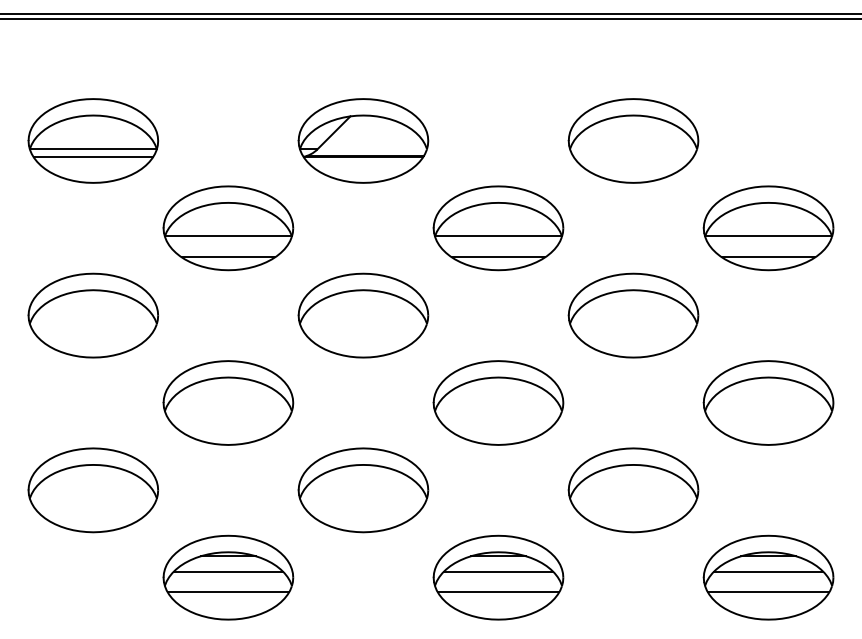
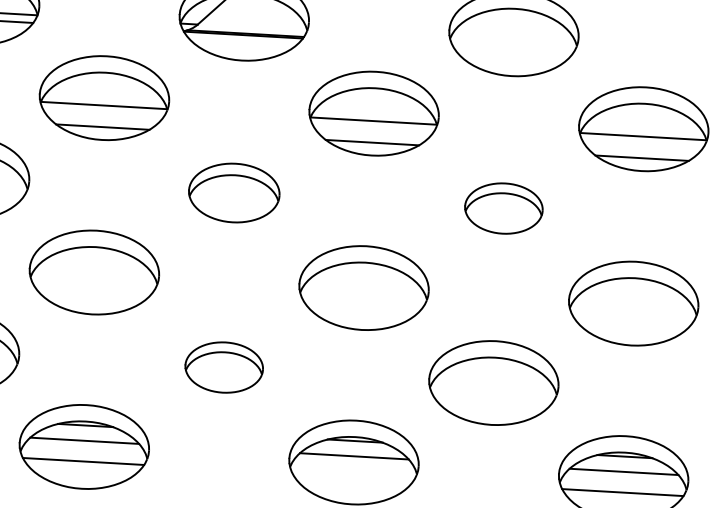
part: (363, 315) -> (234, 192), size x0.7
part: (633, 315) -> (503, 208), size x0.6
part: (363, 490) -> (224, 367), size x0.6
line: (498, 592) -> (353, 477), removed

